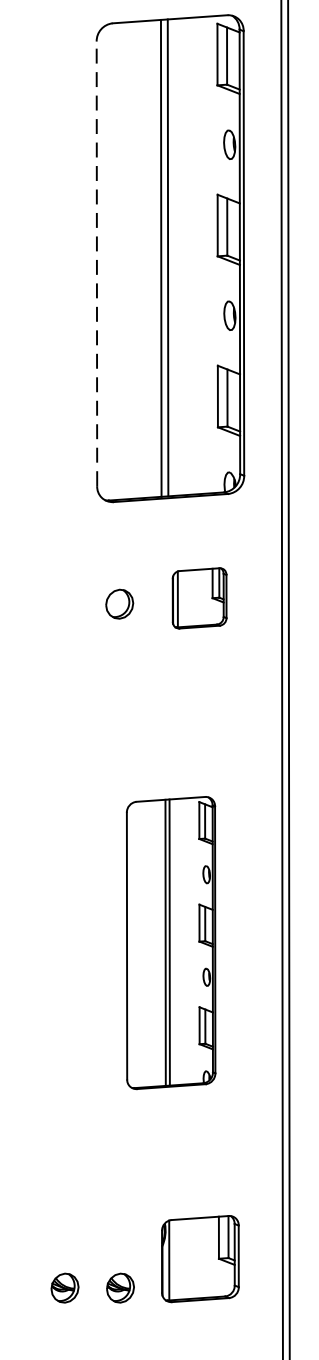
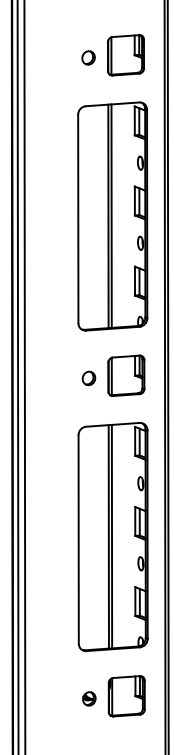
line: (97, 262) -> (78, 218), dashed -> solid
part: (199, 597) -> (126, 375), size x1.43
part: (169, 943) -> (112, 537), size x1.67
part: (199, 1259) -> (126, 696), moved
part: (65, 1287) -> (63, 698), removed

